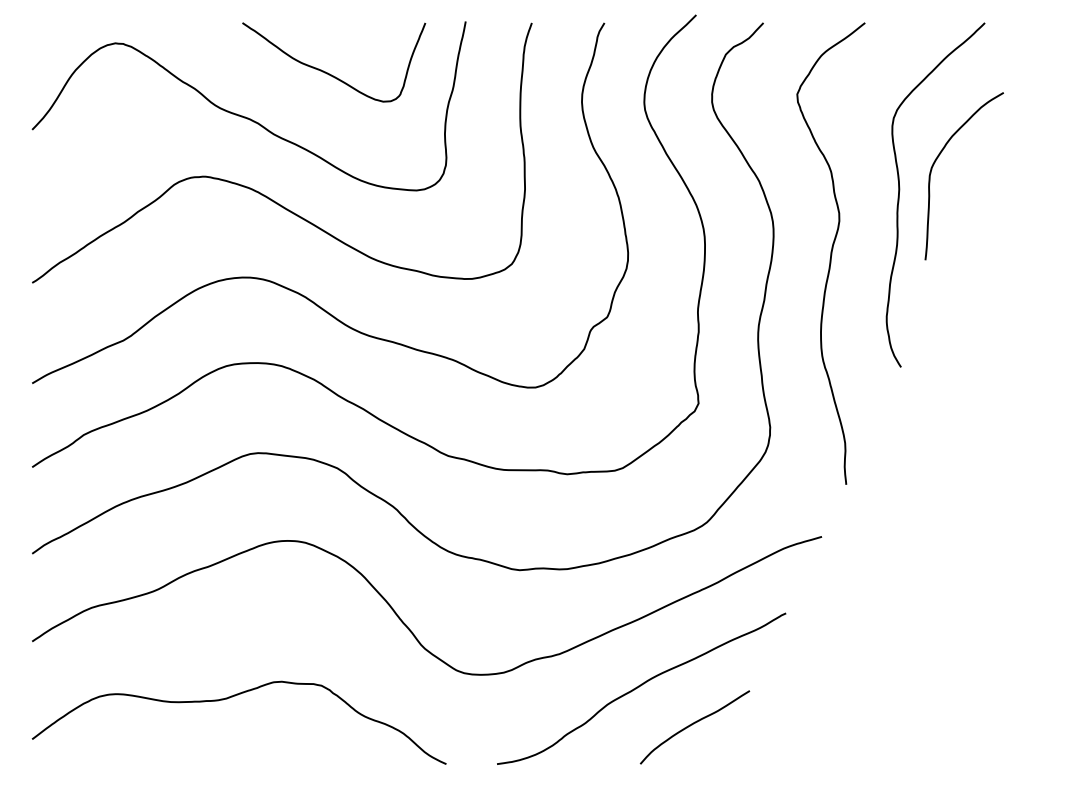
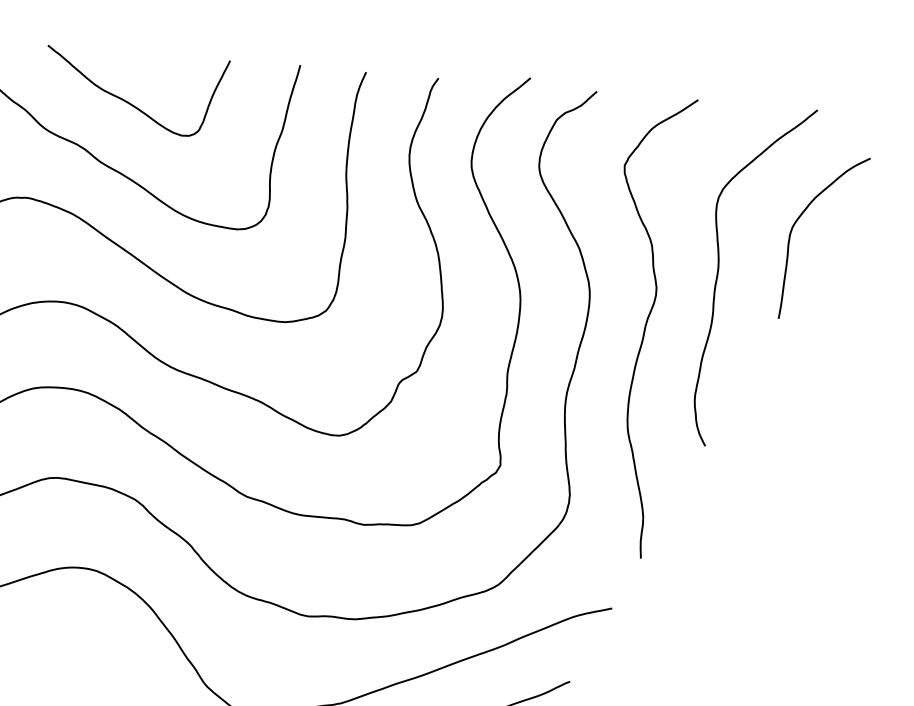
curve: (329, 73) -> (130, 103), moved
curve: (937, 159) -> (799, 219), moved

